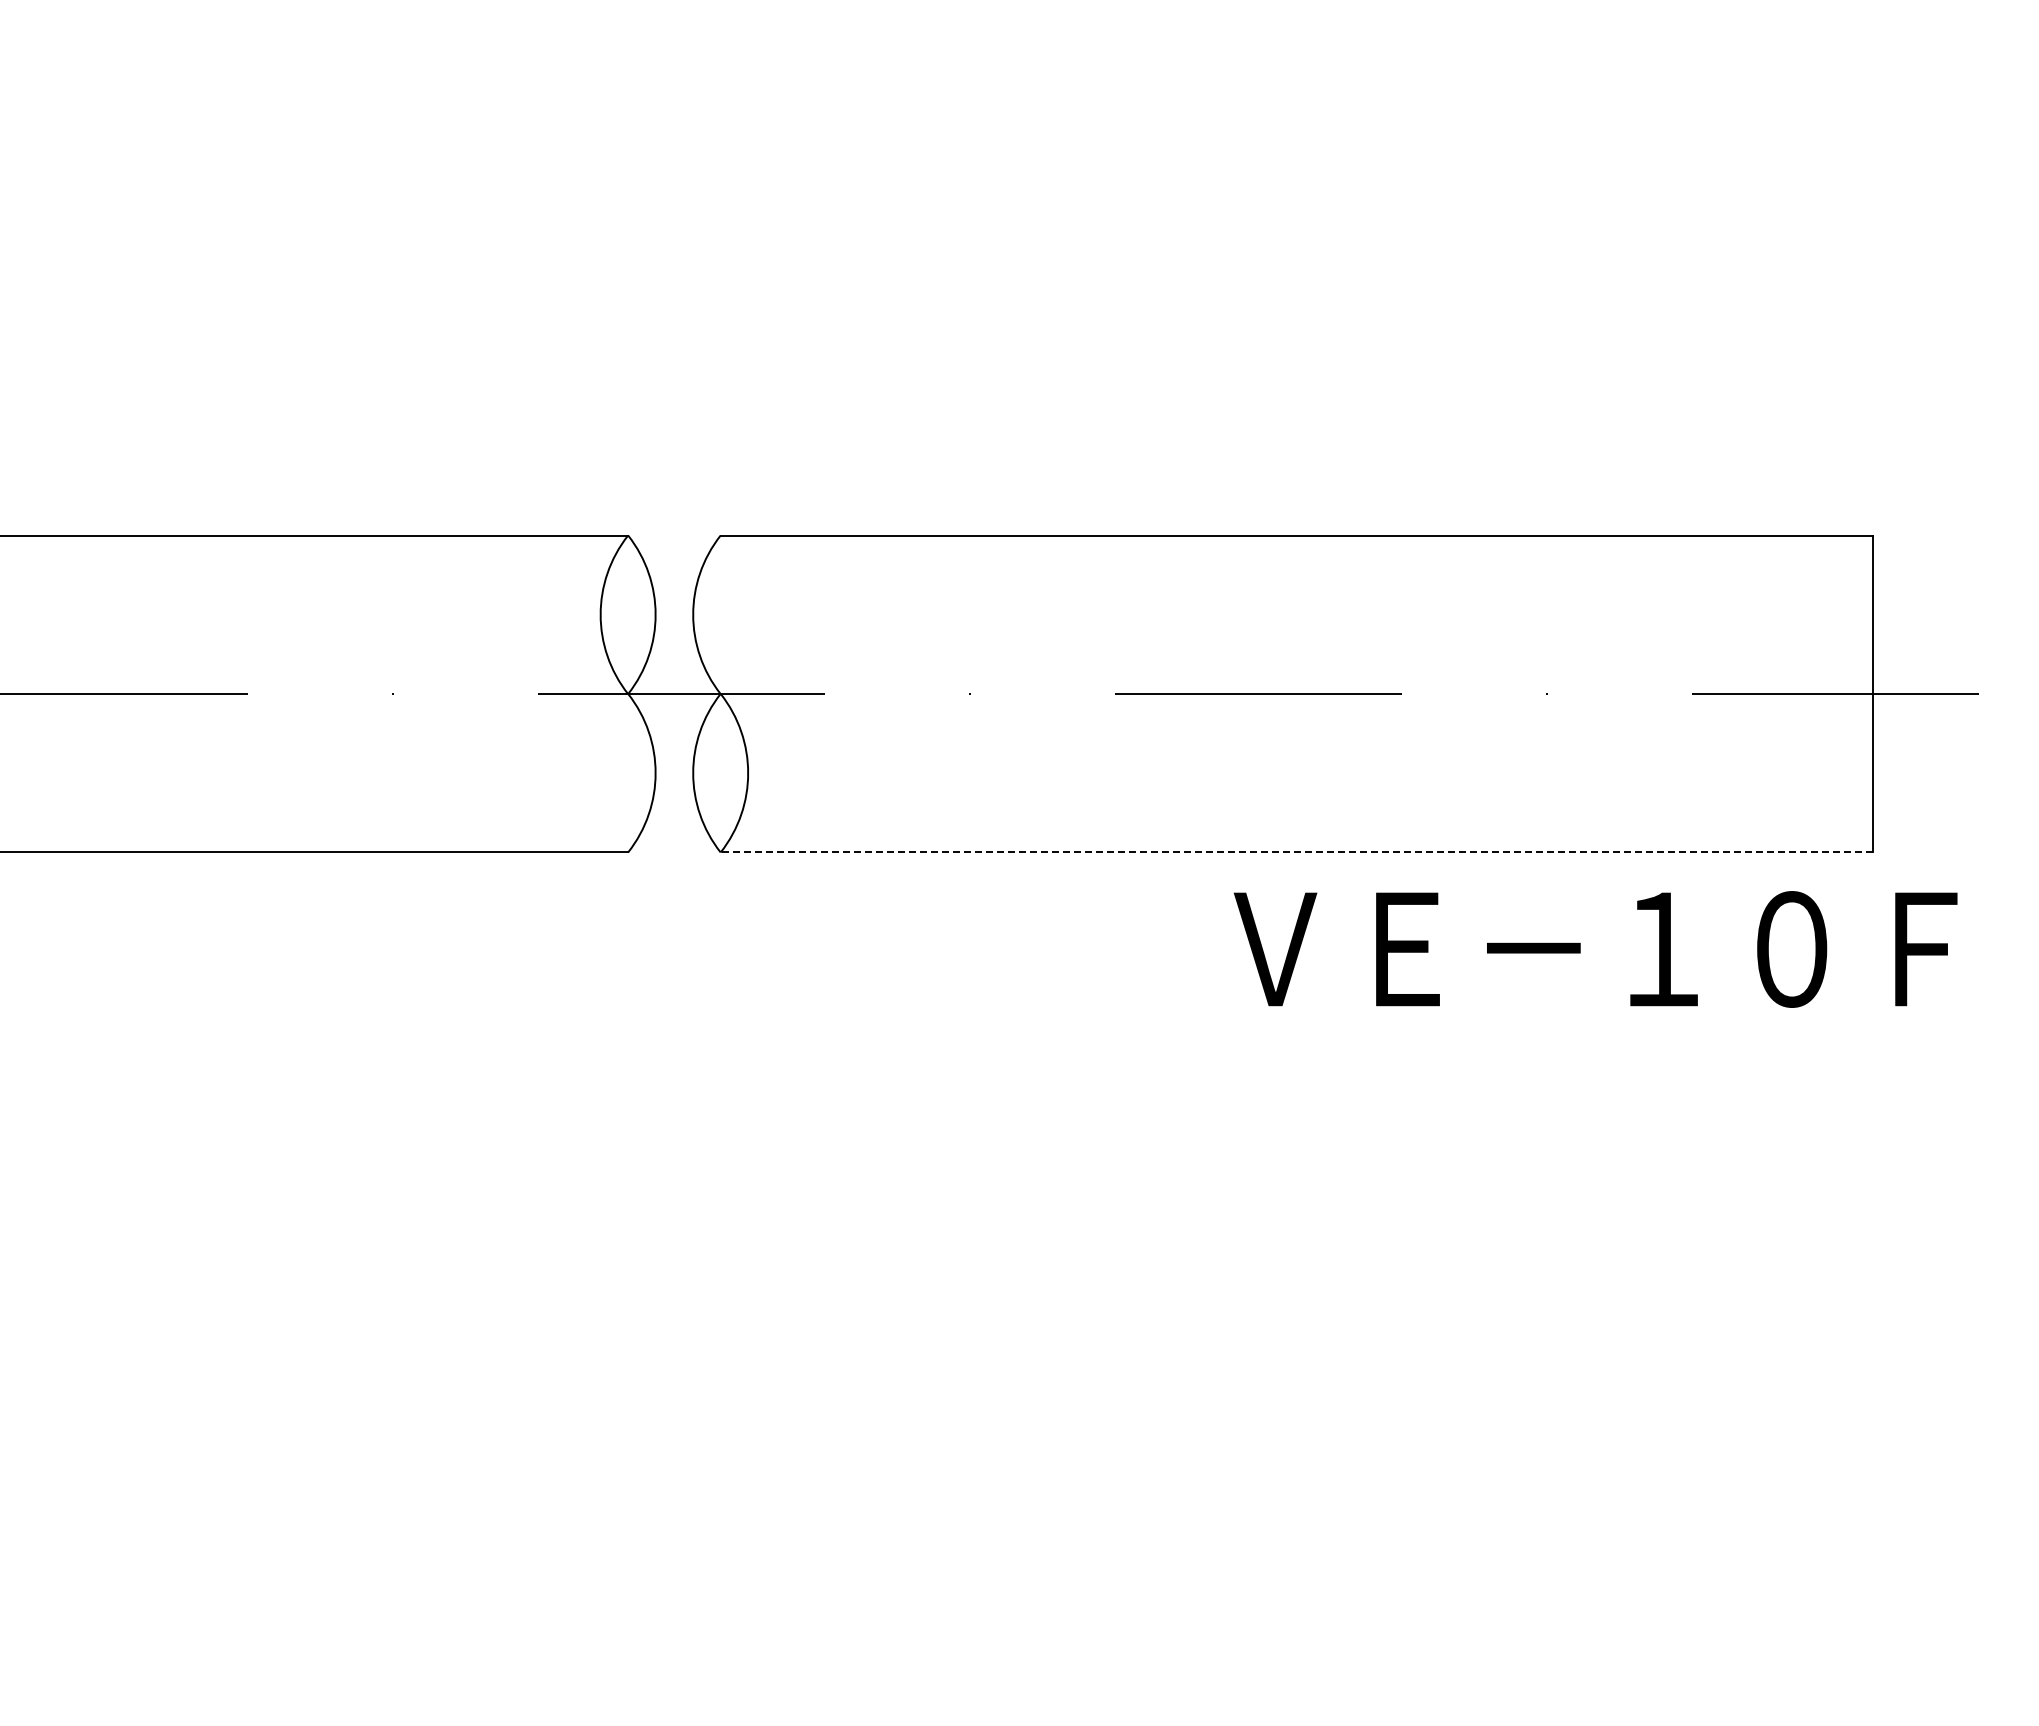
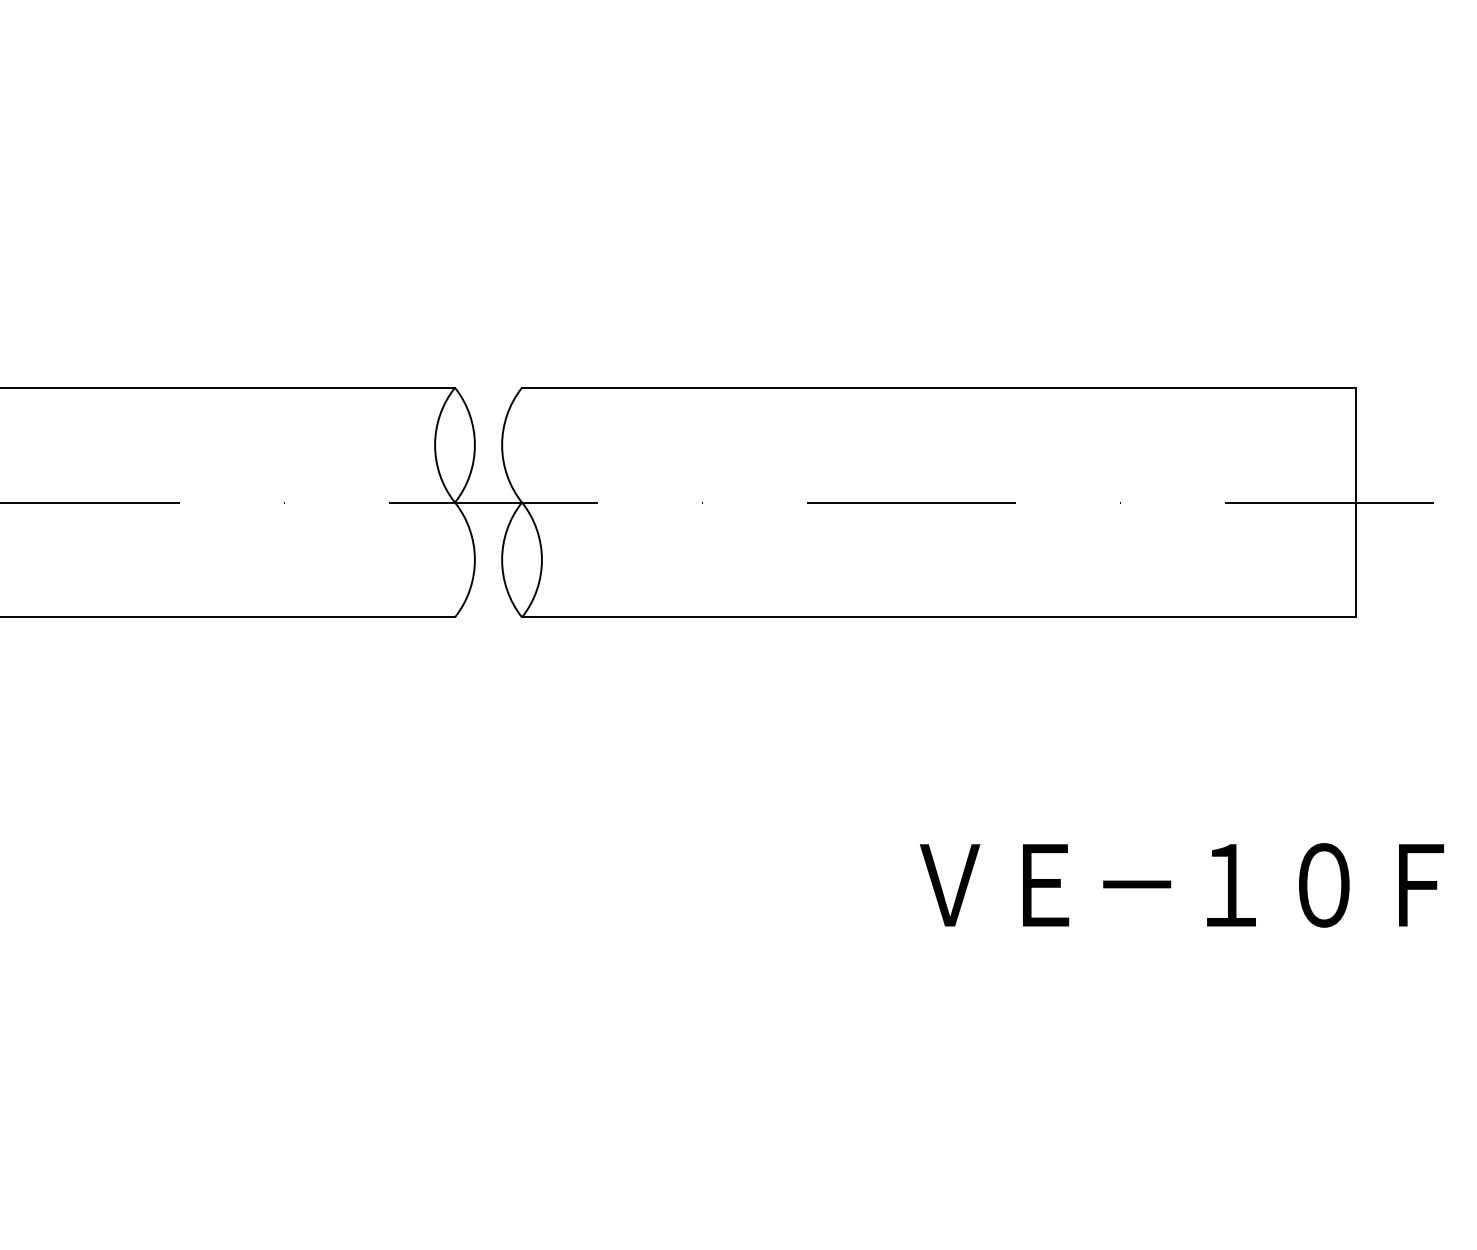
line: (1296, 852) -> (939, 617), dashed -> solid
text: (1595, 949) -> (1181, 885), moved

